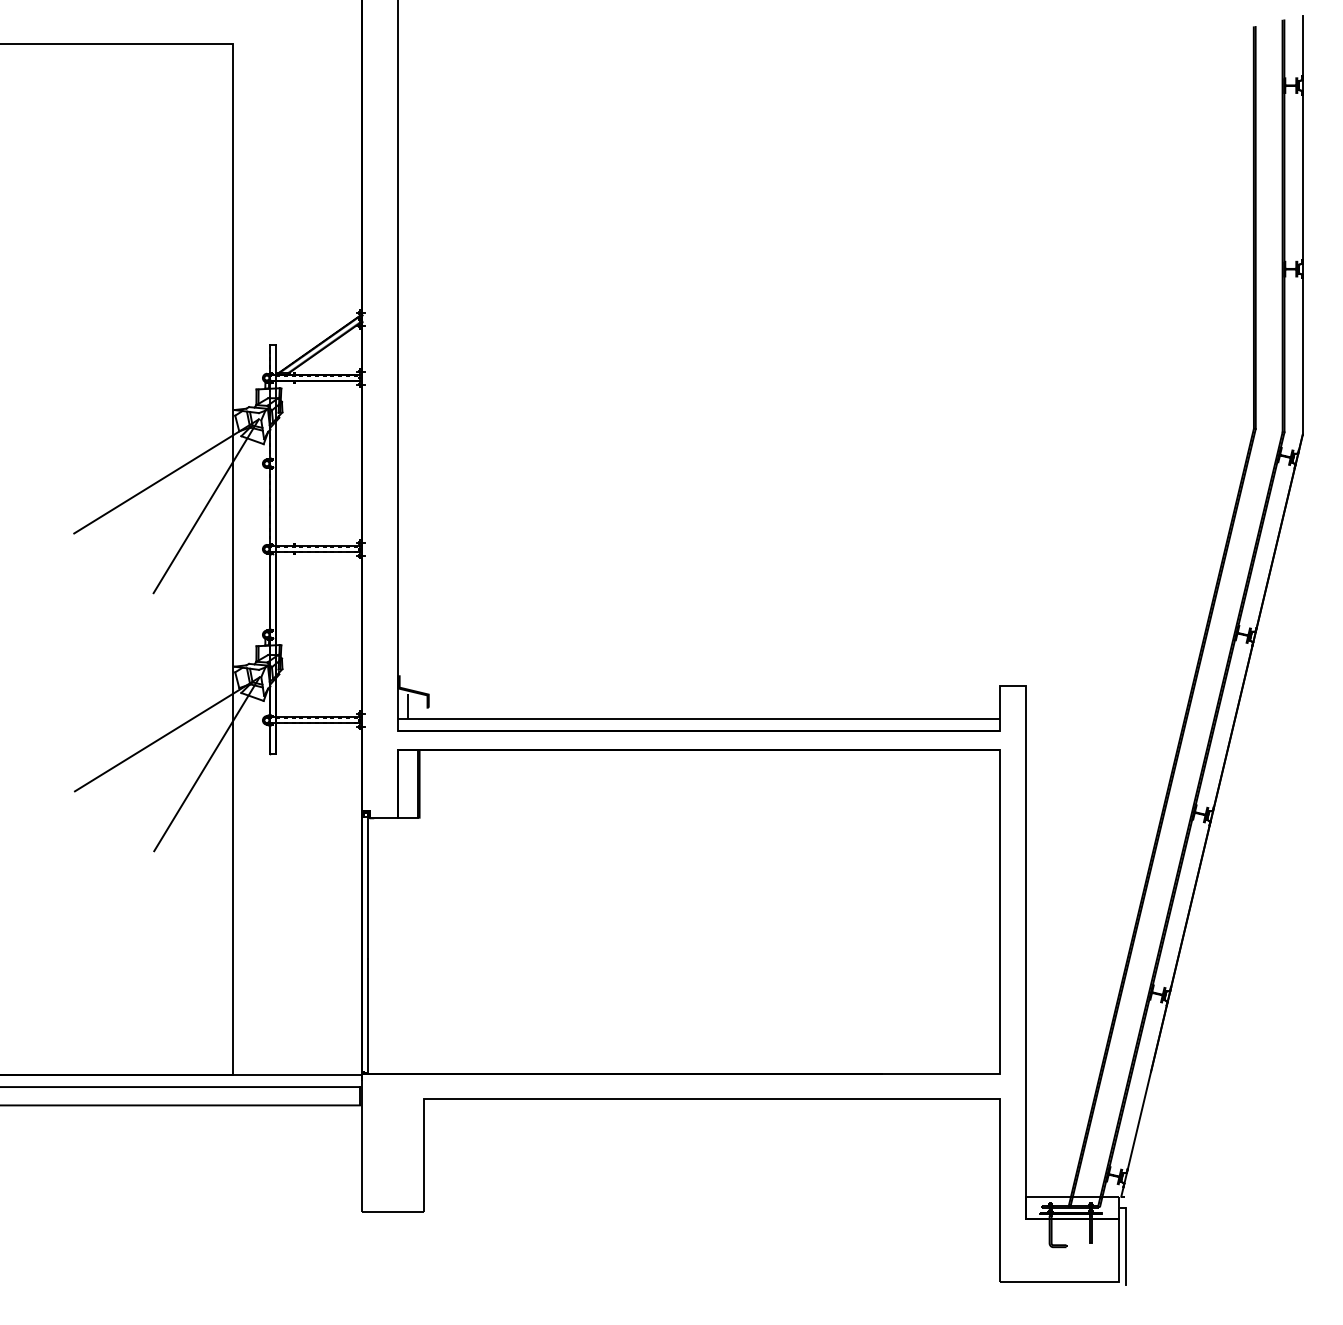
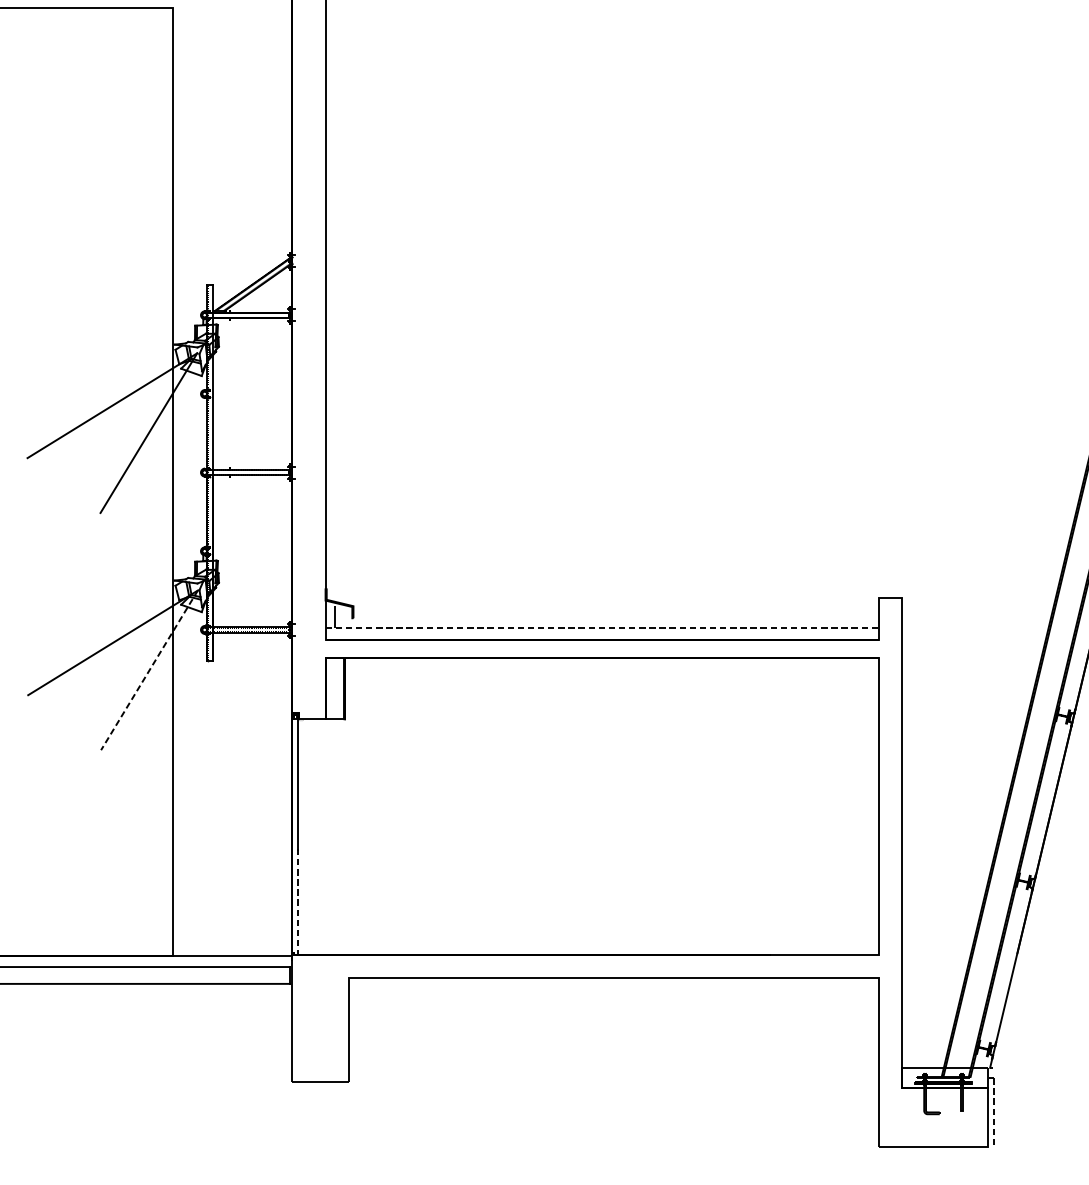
line: (699, 718) -> (602, 628), solid -> dashed
line: (206, 764) -> (149, 670), solid -> dashed
line: (368, 1016) -> (298, 902), solid -> dashed
line: (1125, 1246) -> (993, 1113), solid -> dashed

